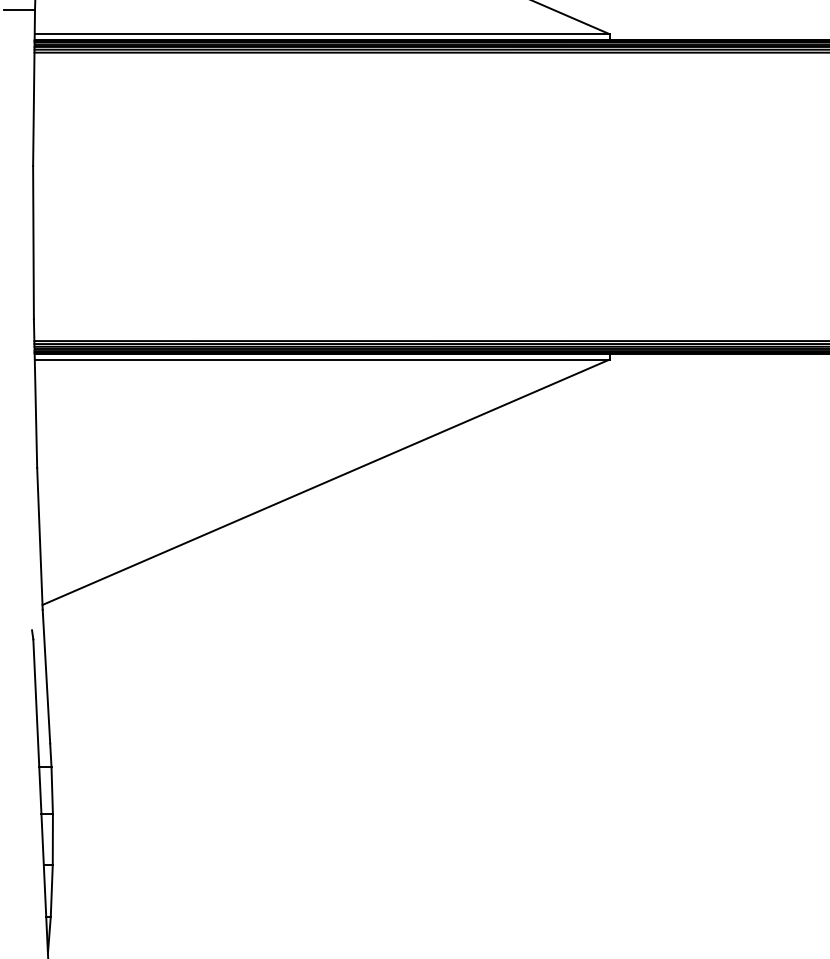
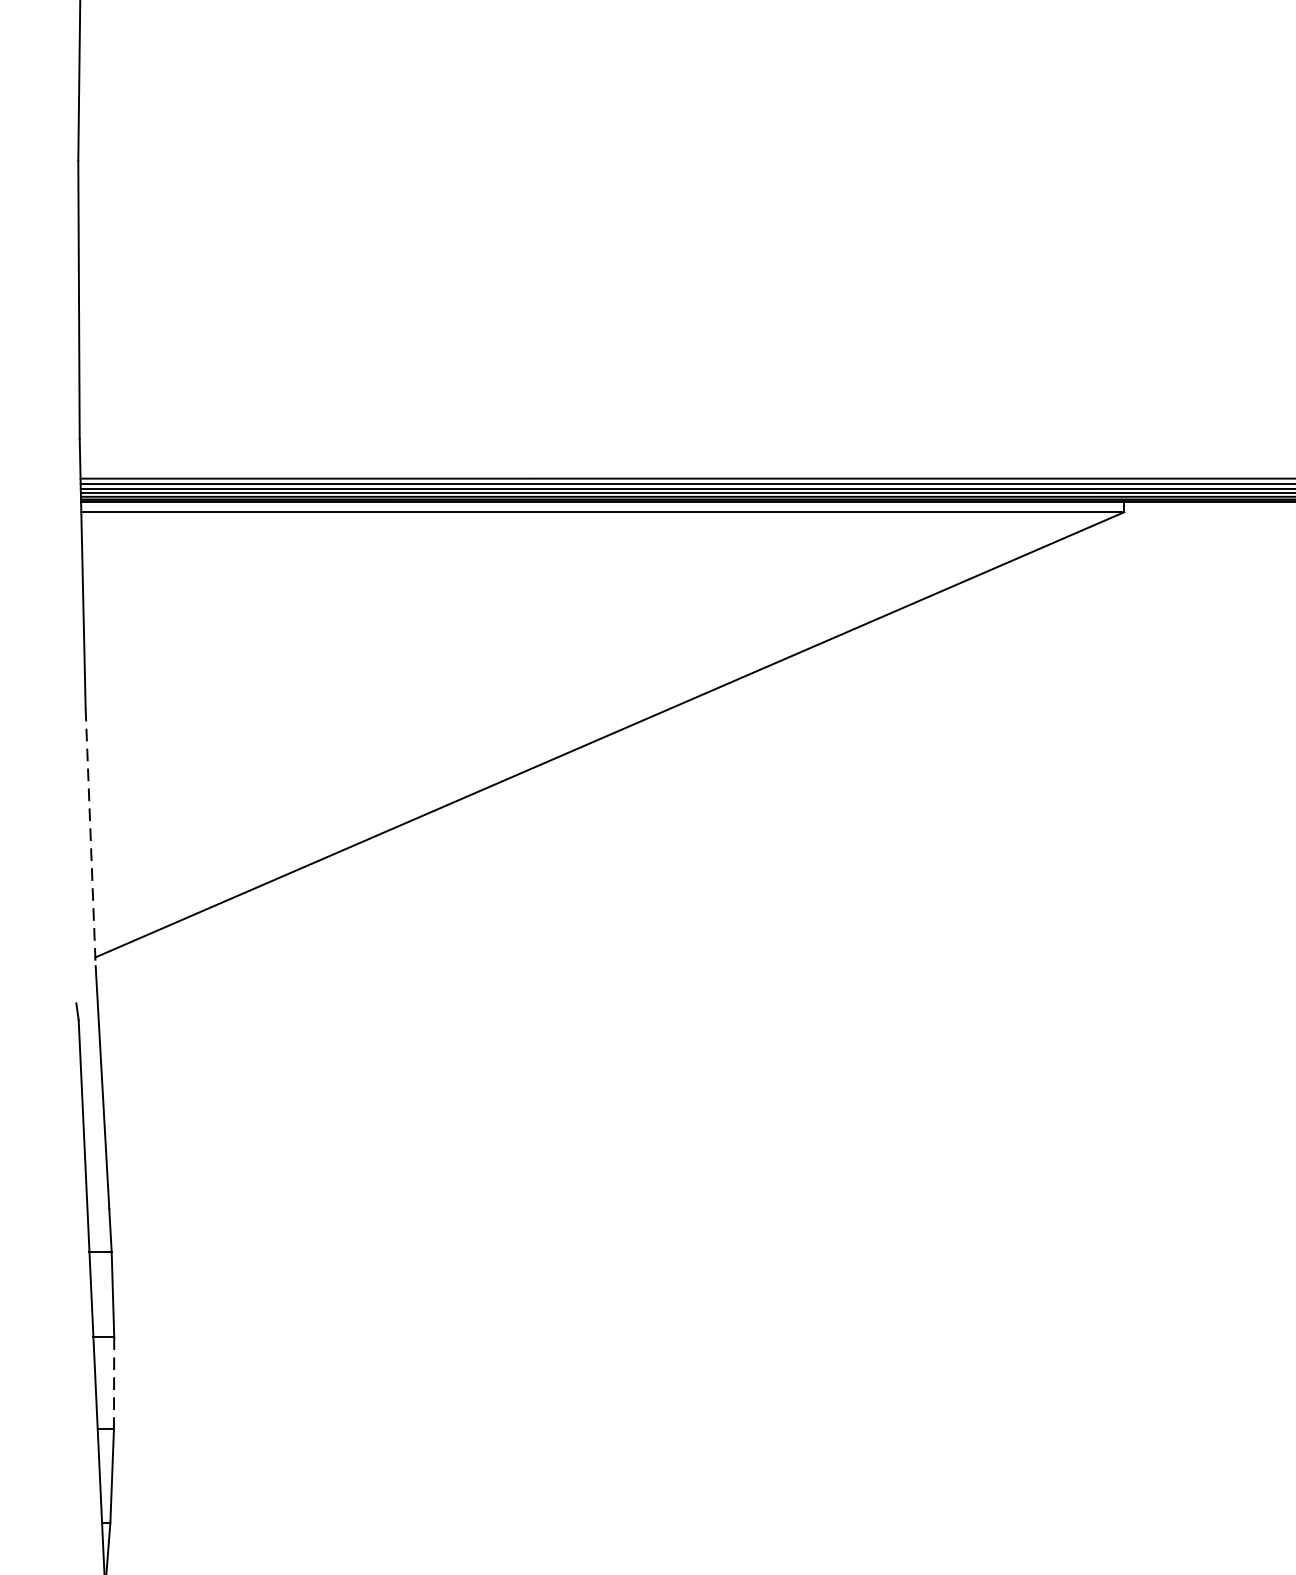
line: (39, 538) -> (89, 836), solid -> dashed
line: (52, 840) -> (113, 1384), solid -> dashed

